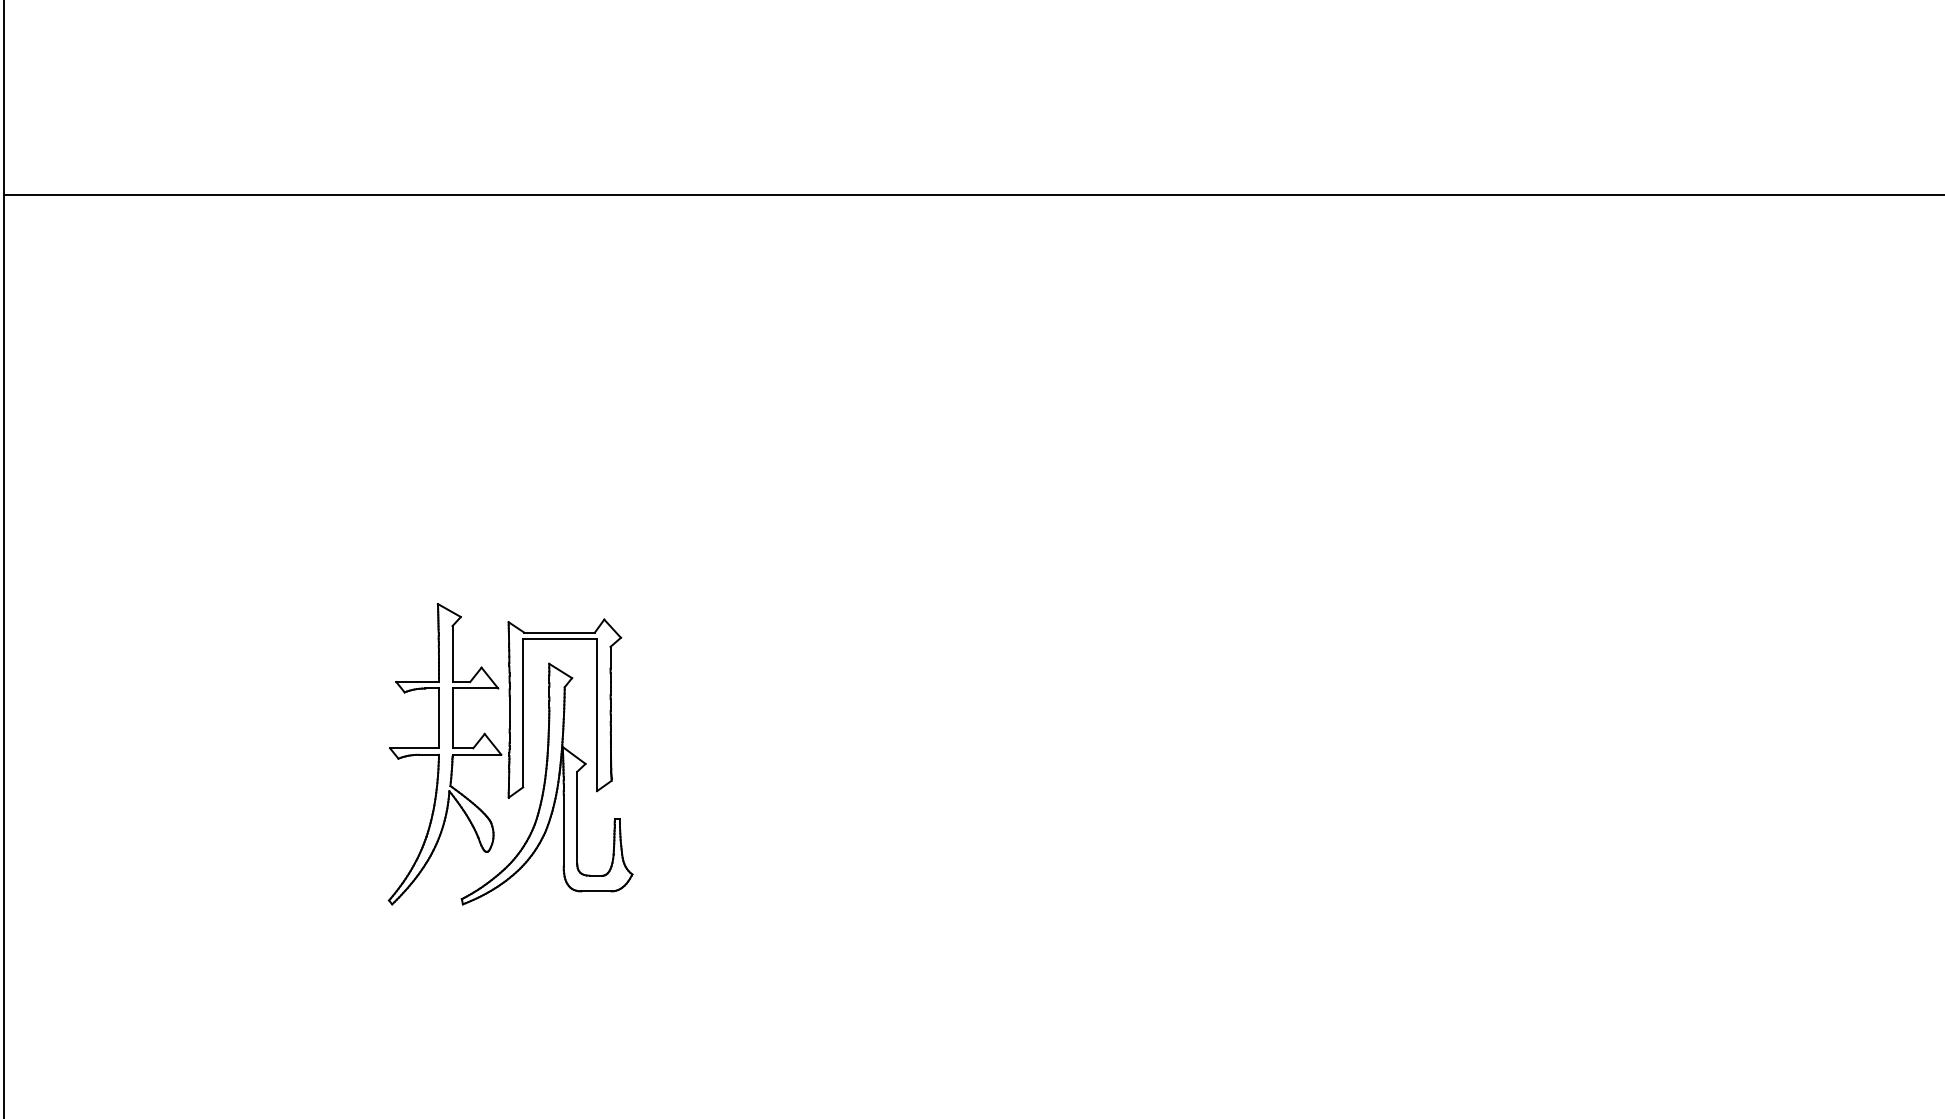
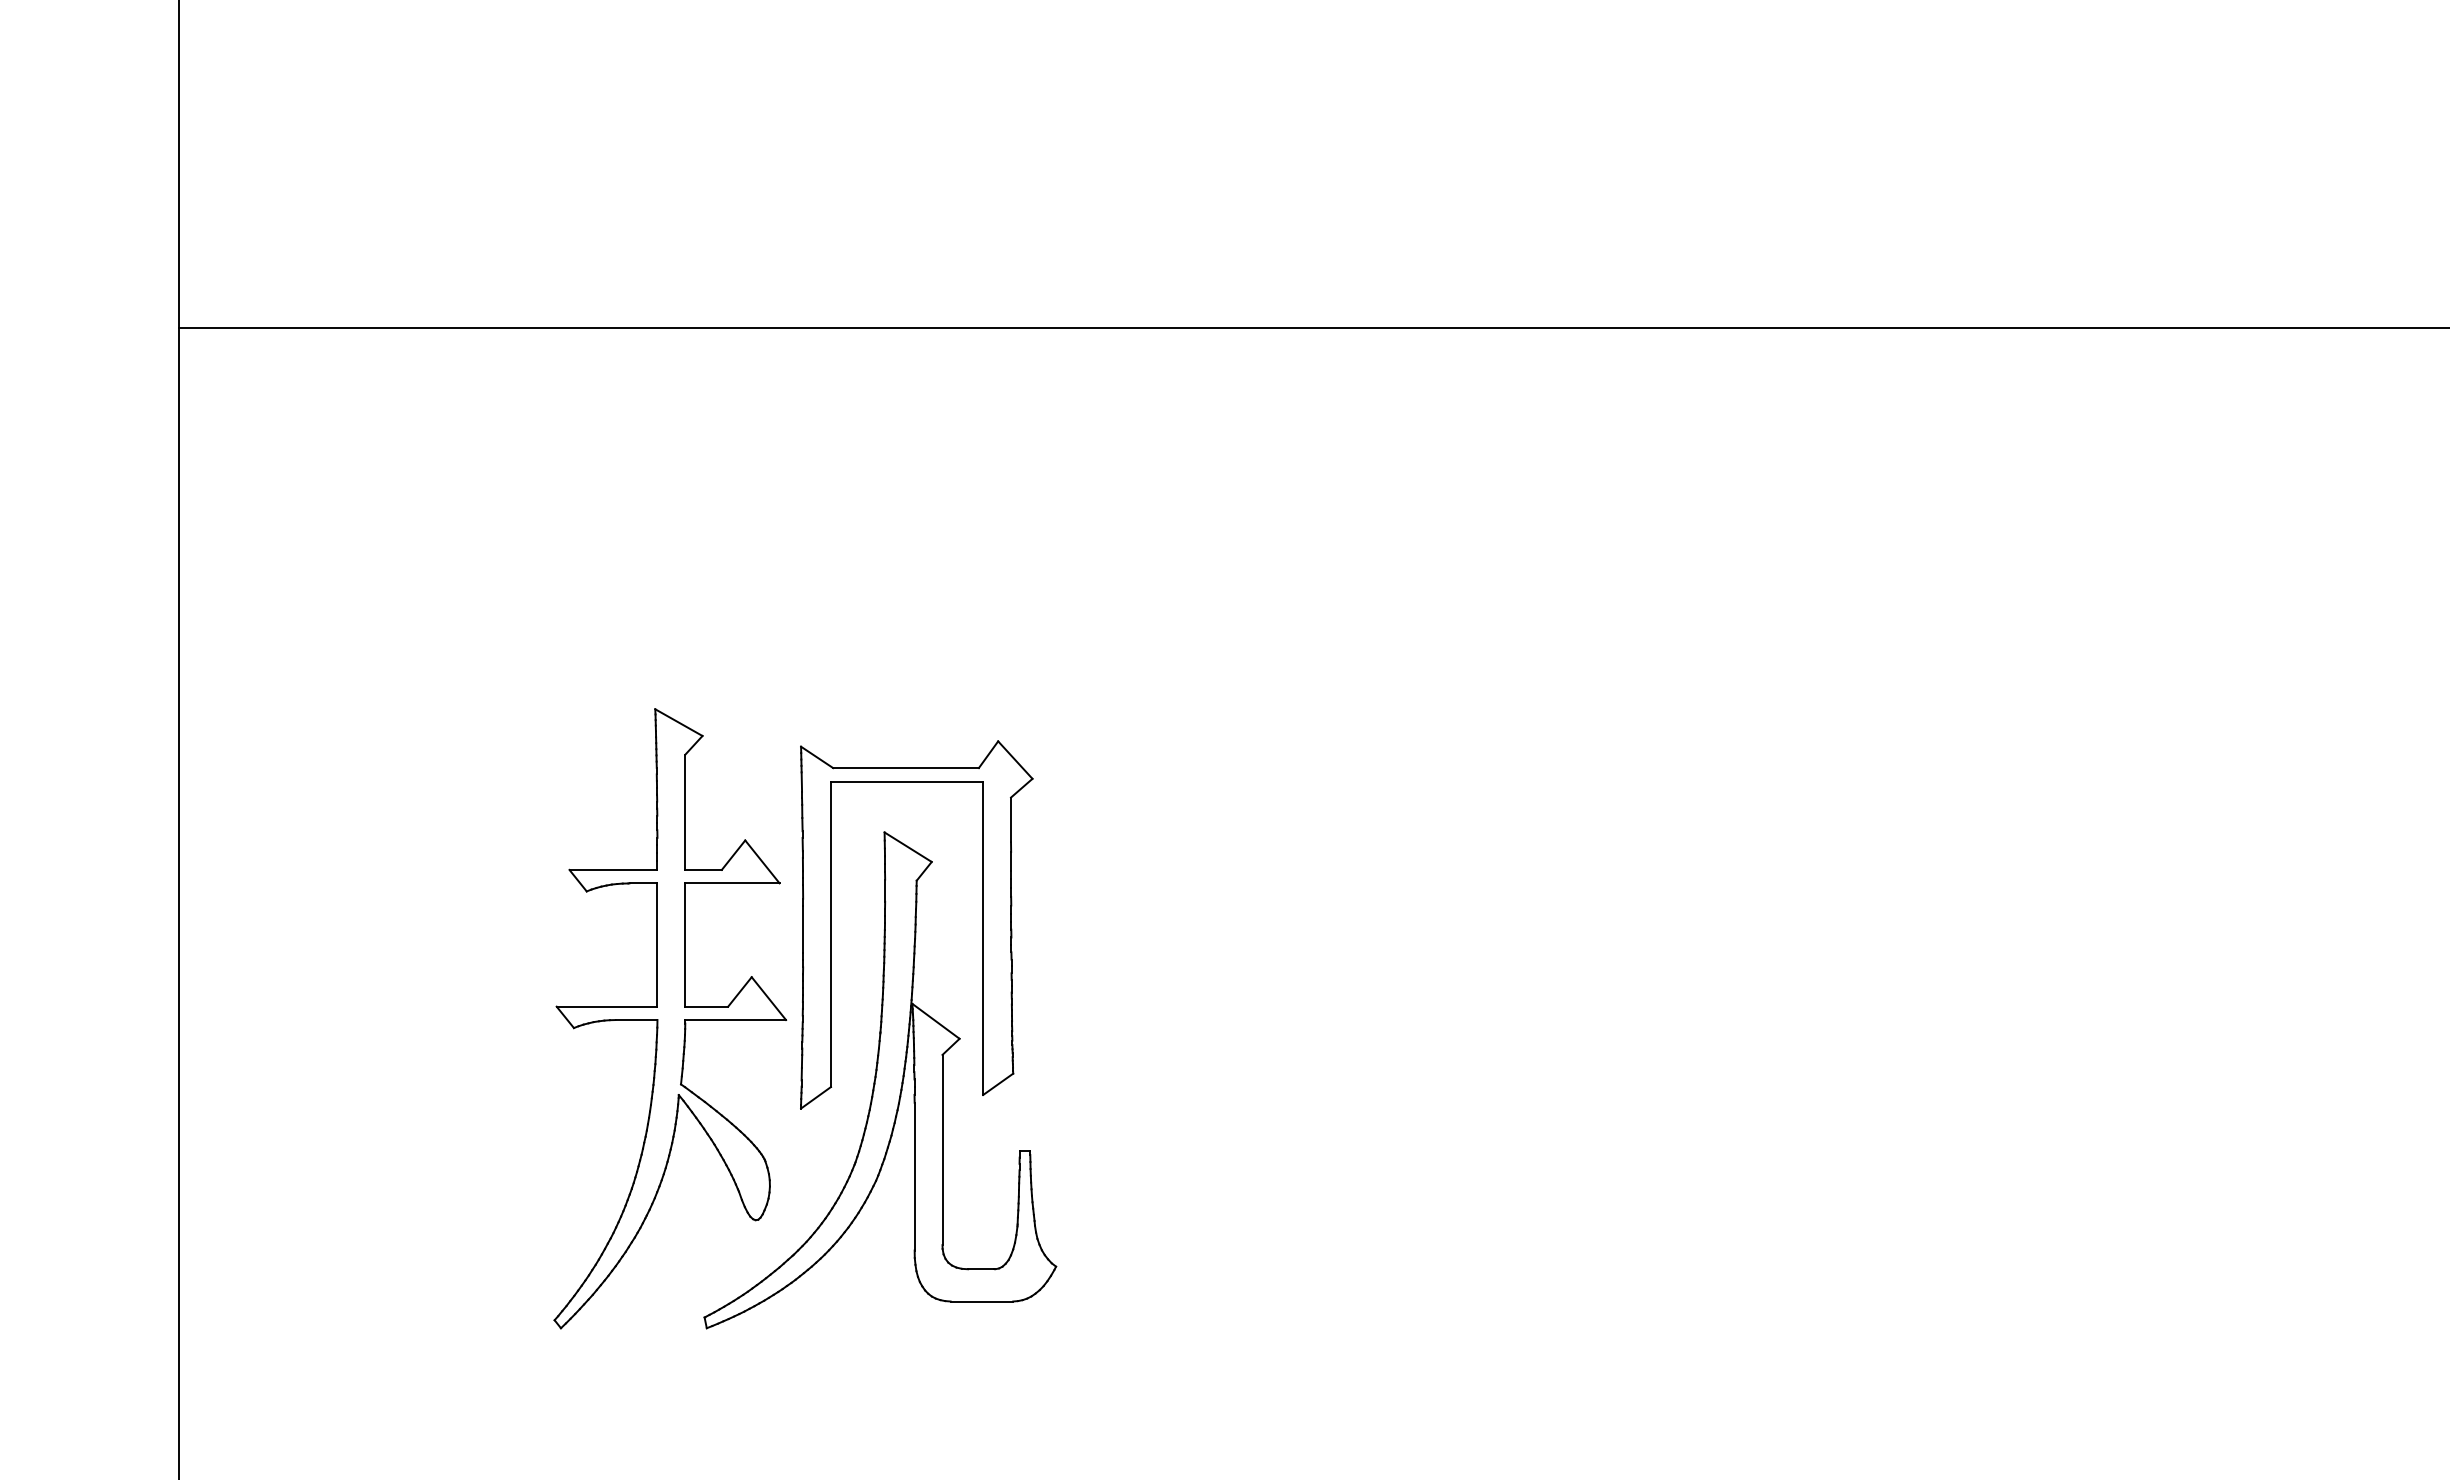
part: (510, 753) -> (805, 1018), size x1.67

